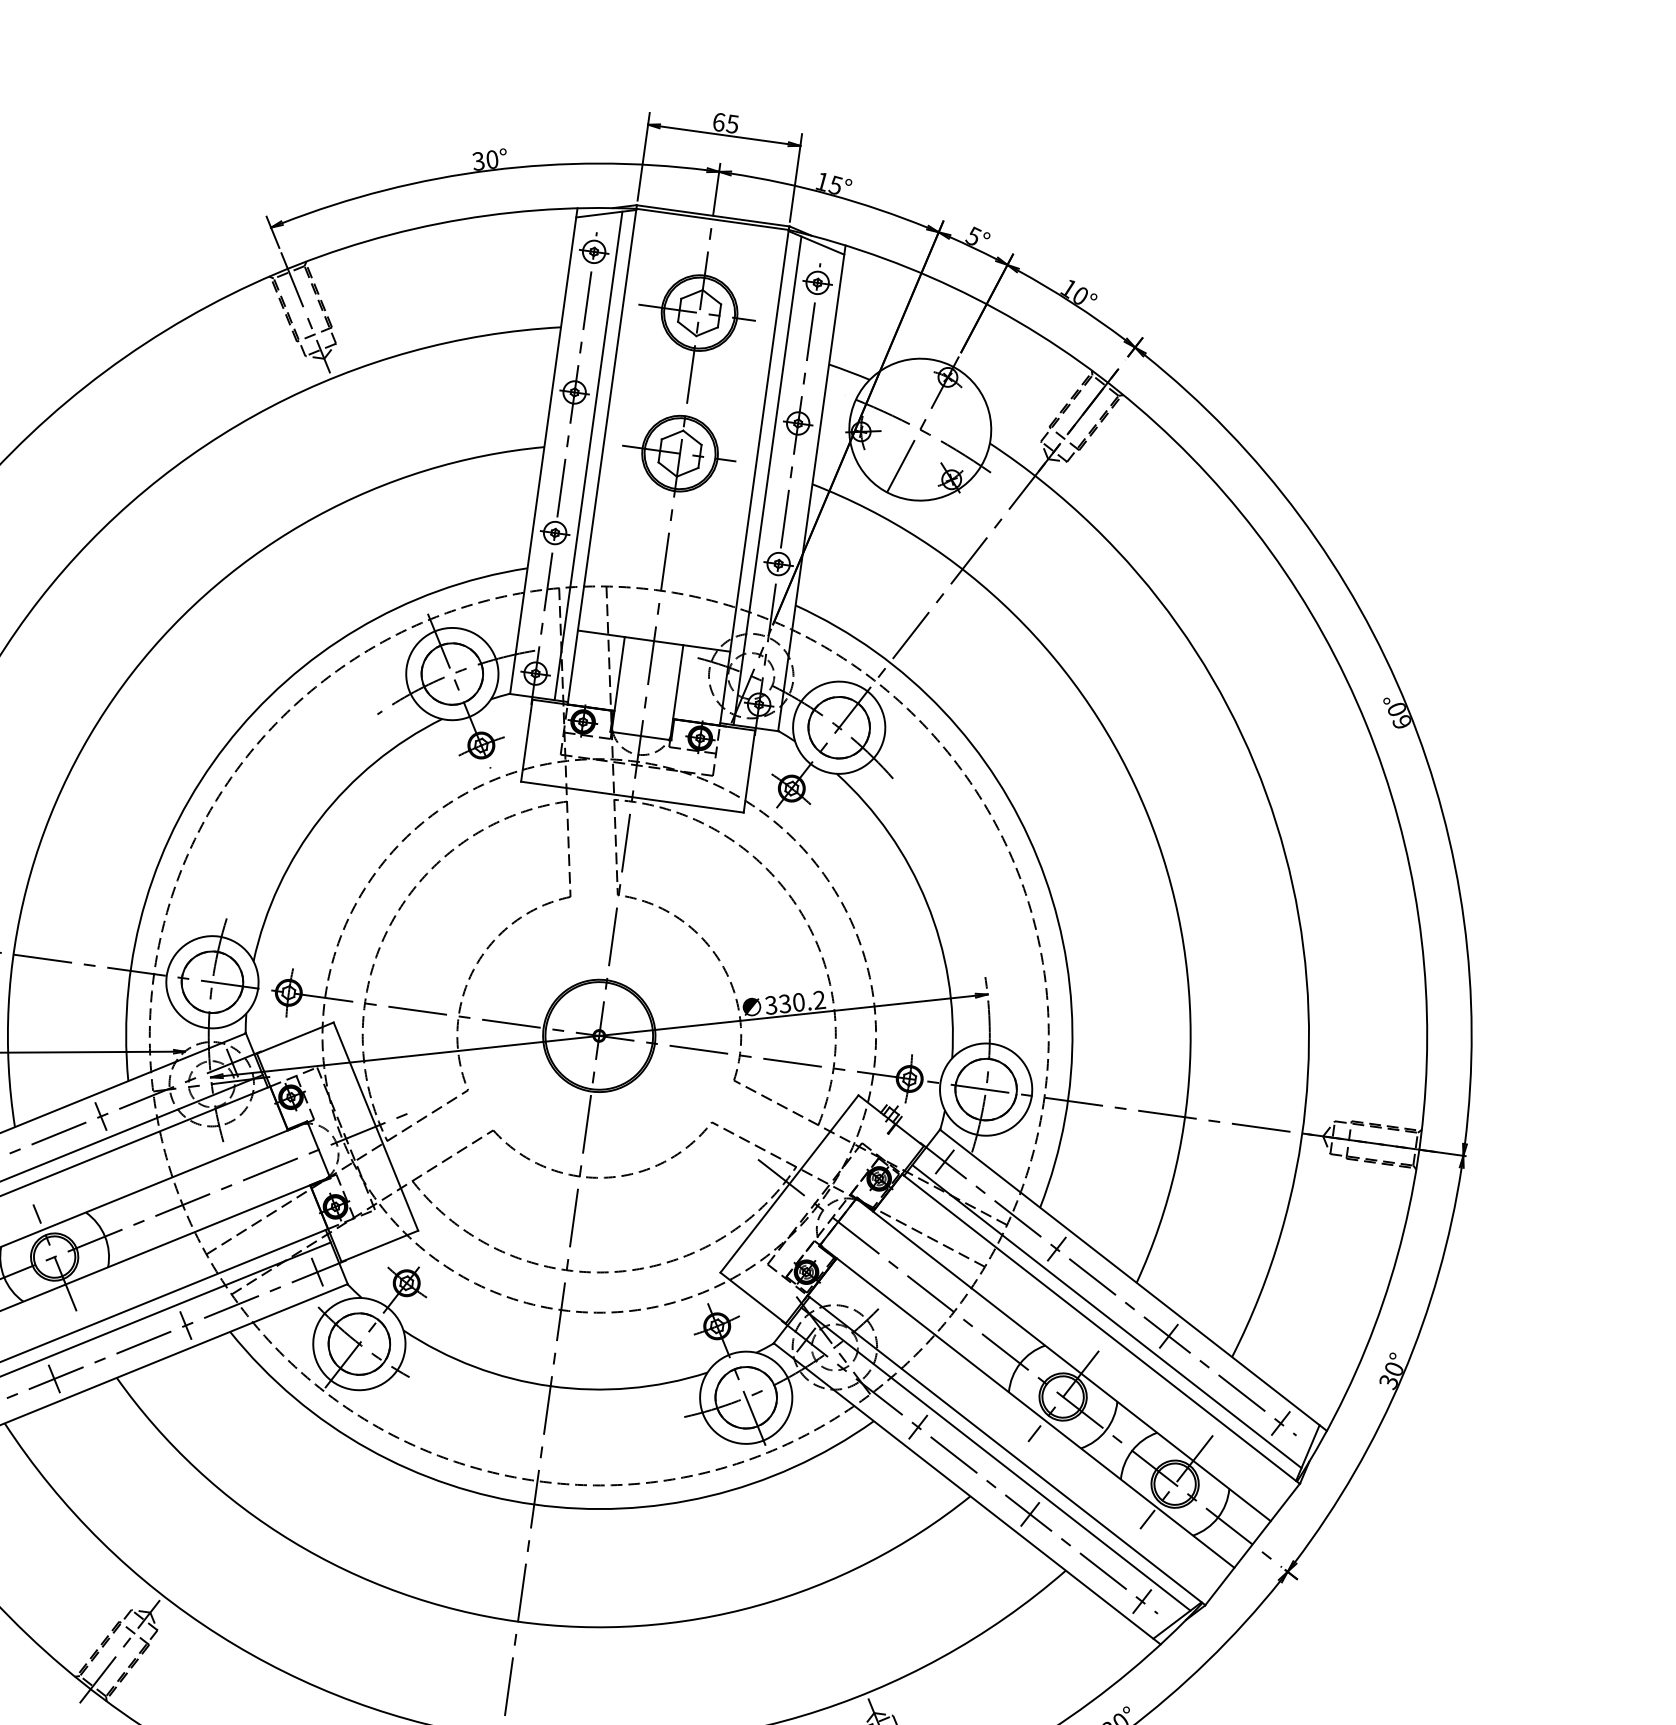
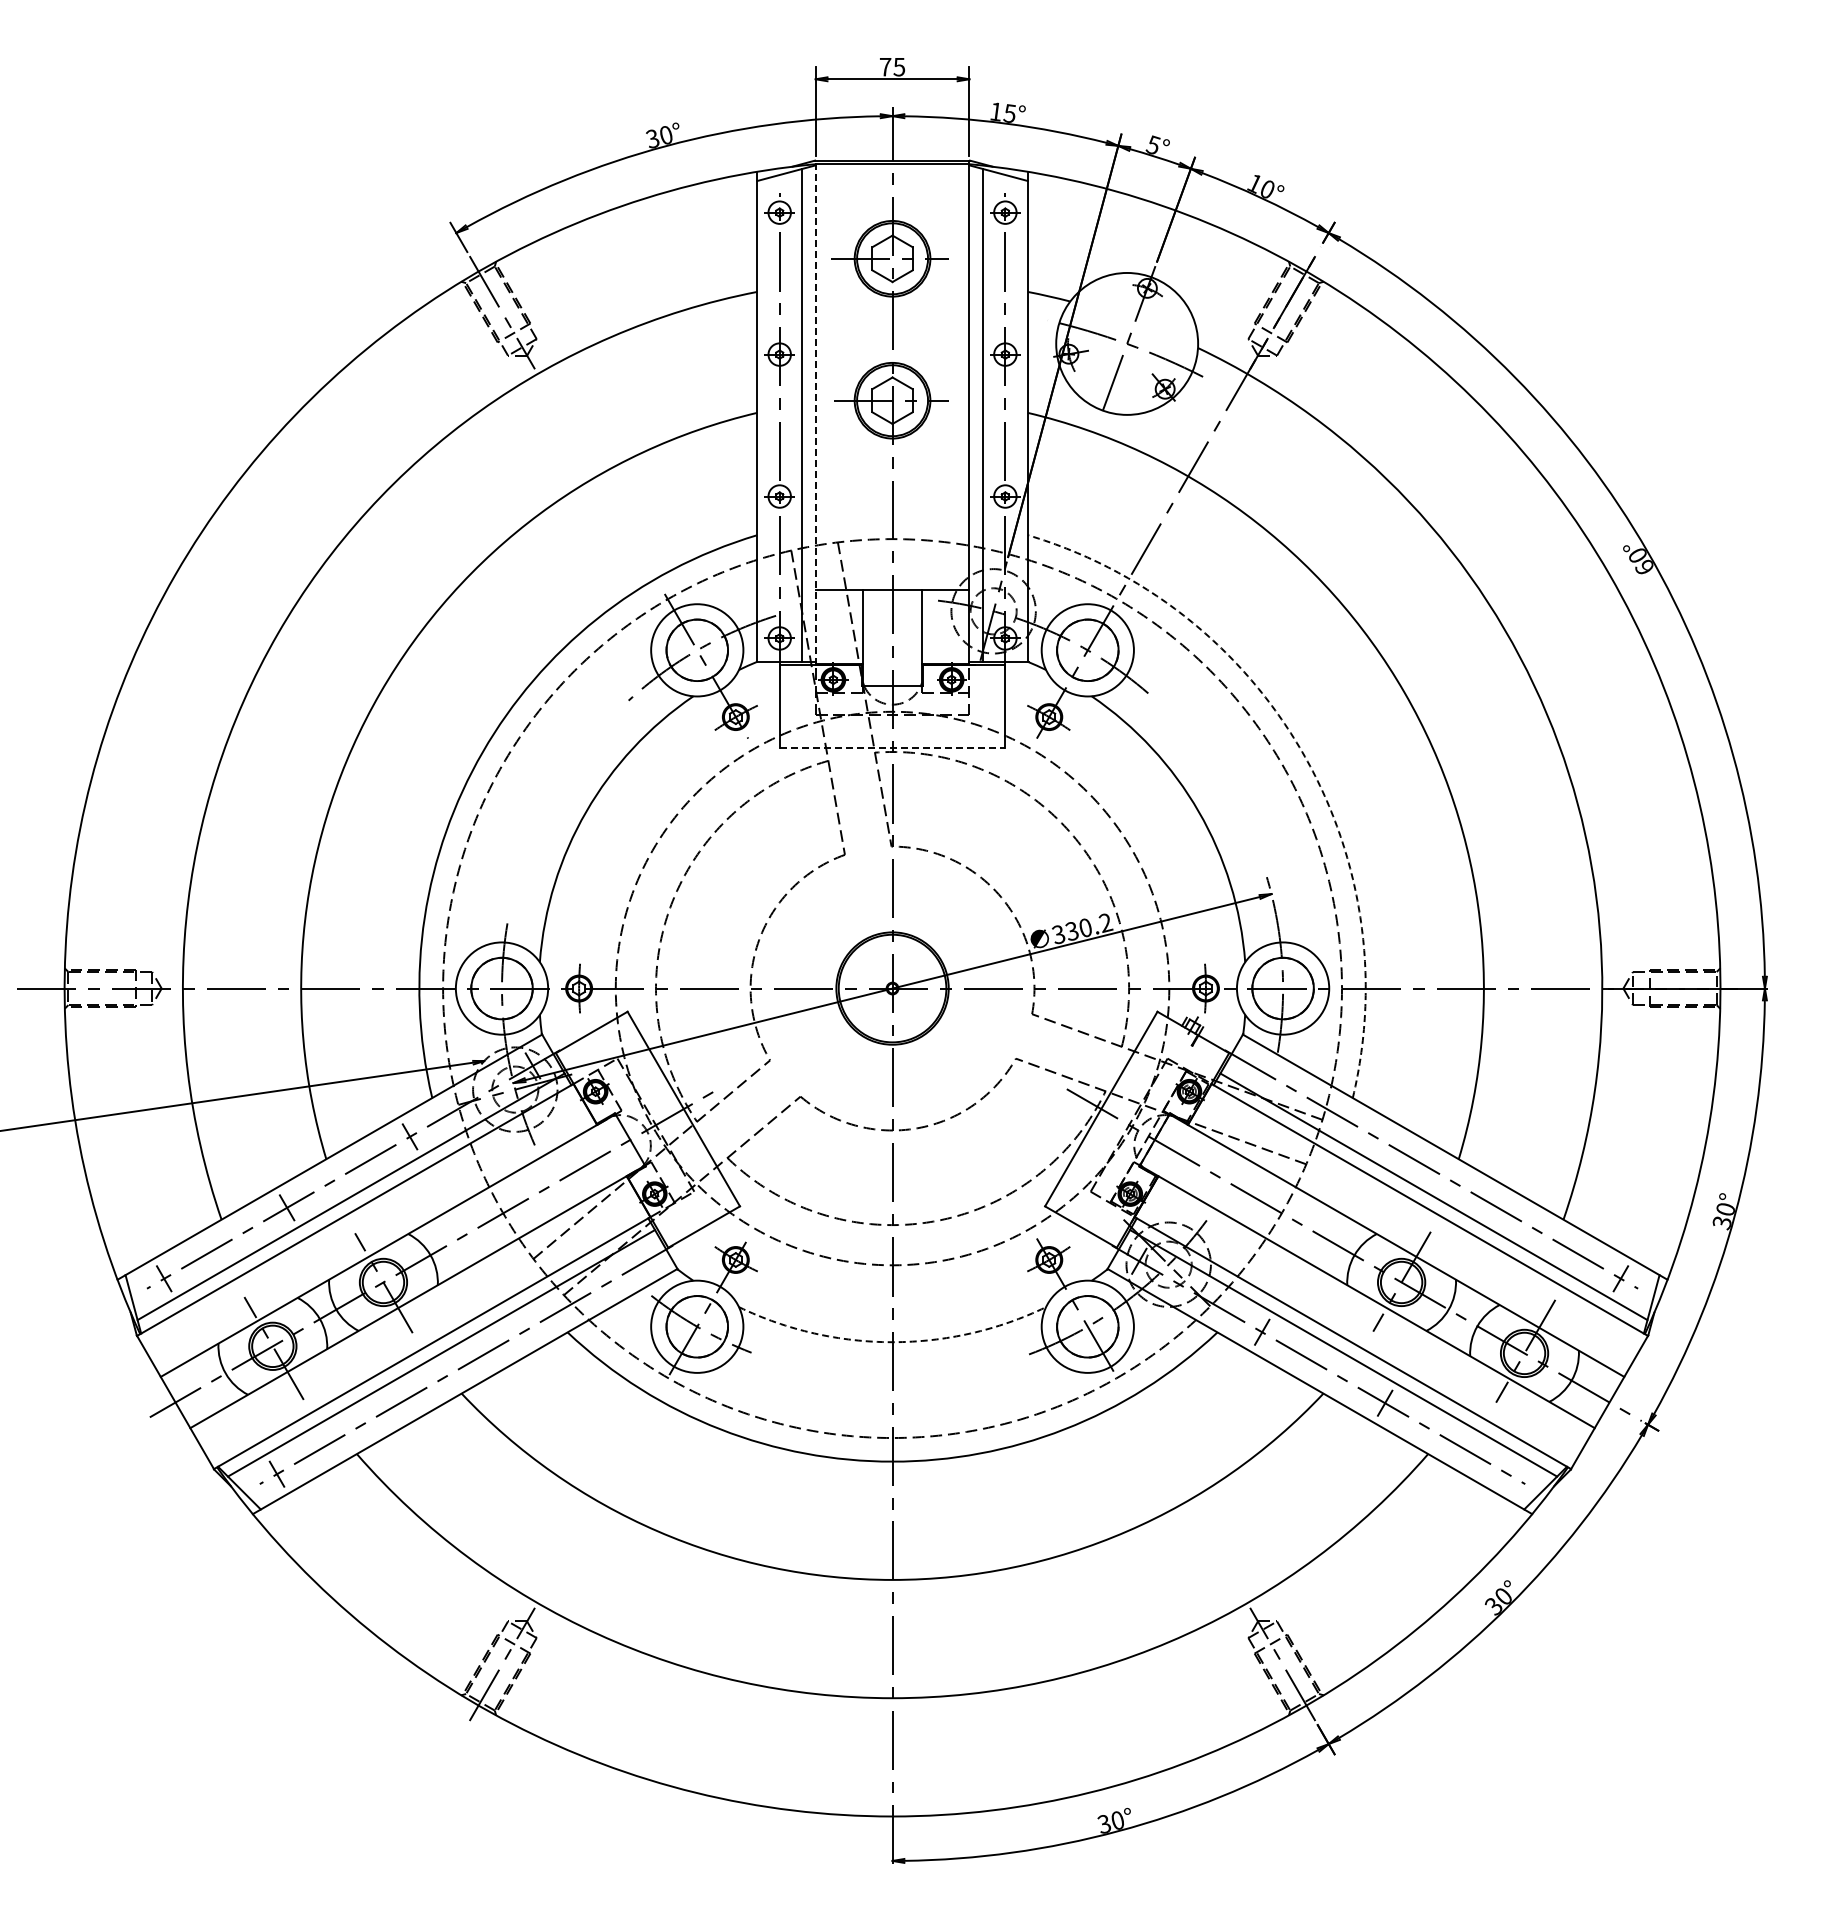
text: (719, 121) -> (885, 66), 65 -> 75
line: (602, 454) -> (815, 412), solid -> dashed
line: (633, 797) -> (893, 747), solid -> dashed
arc: (1037, 858) -> (1302, 752), solid -> dashed
line: (944, 1161) -> (1251, 1065), removed
line: (1056, 1248) -> (1374, 1136), removed
line: (317, 1272) -> (645, 1261), removed
line: (185, 1324) -> (522, 1331), removed
line: (1168, 1335) -> (1497, 1207), removed
line: (54, 1378) -> (399, 1402), removed
arc: (550, 1386) -> (892, 1342), solid -> dashed
line: (1141, 1600) -> (1507, 1473), removed

